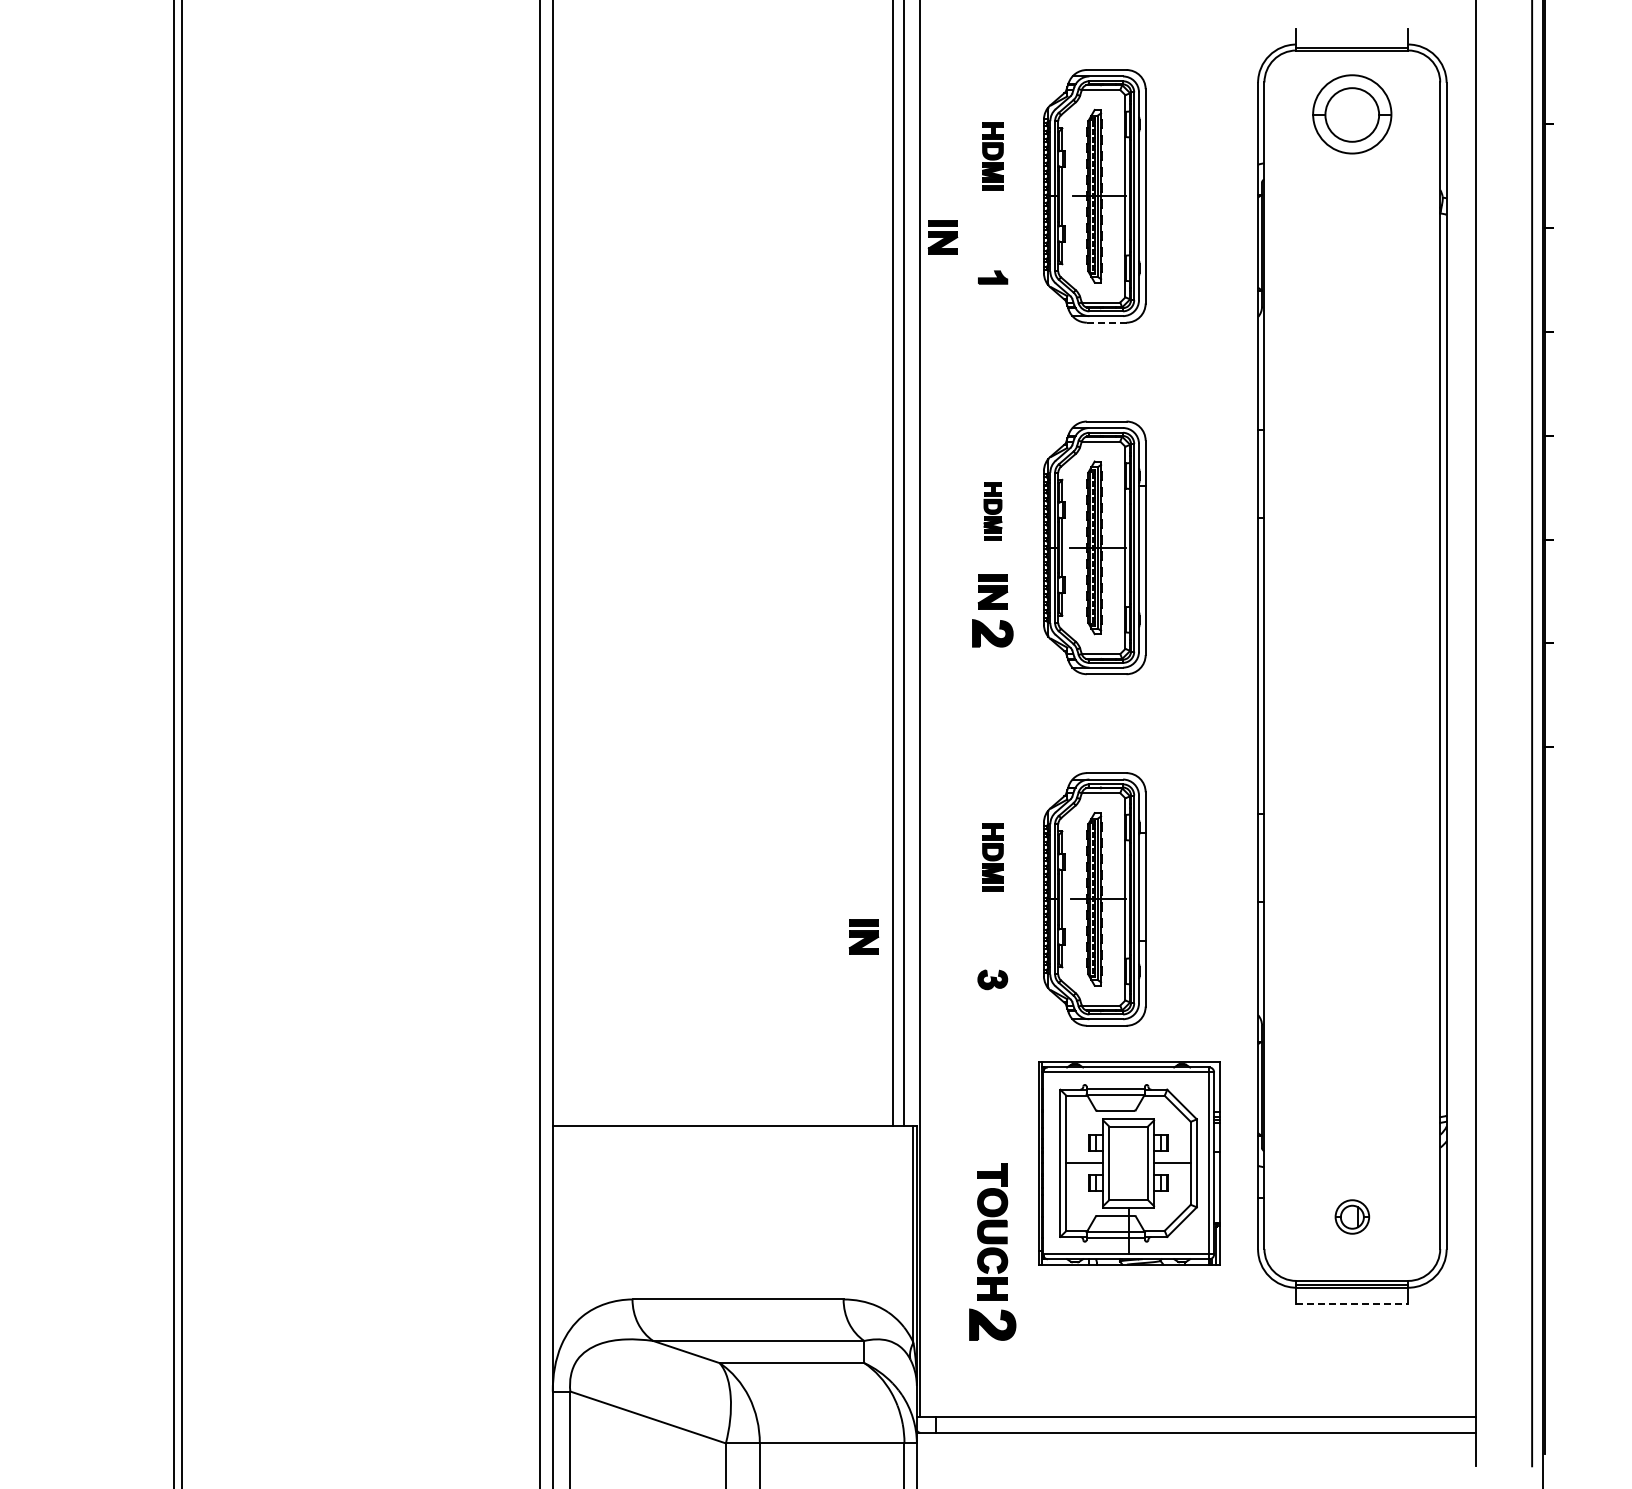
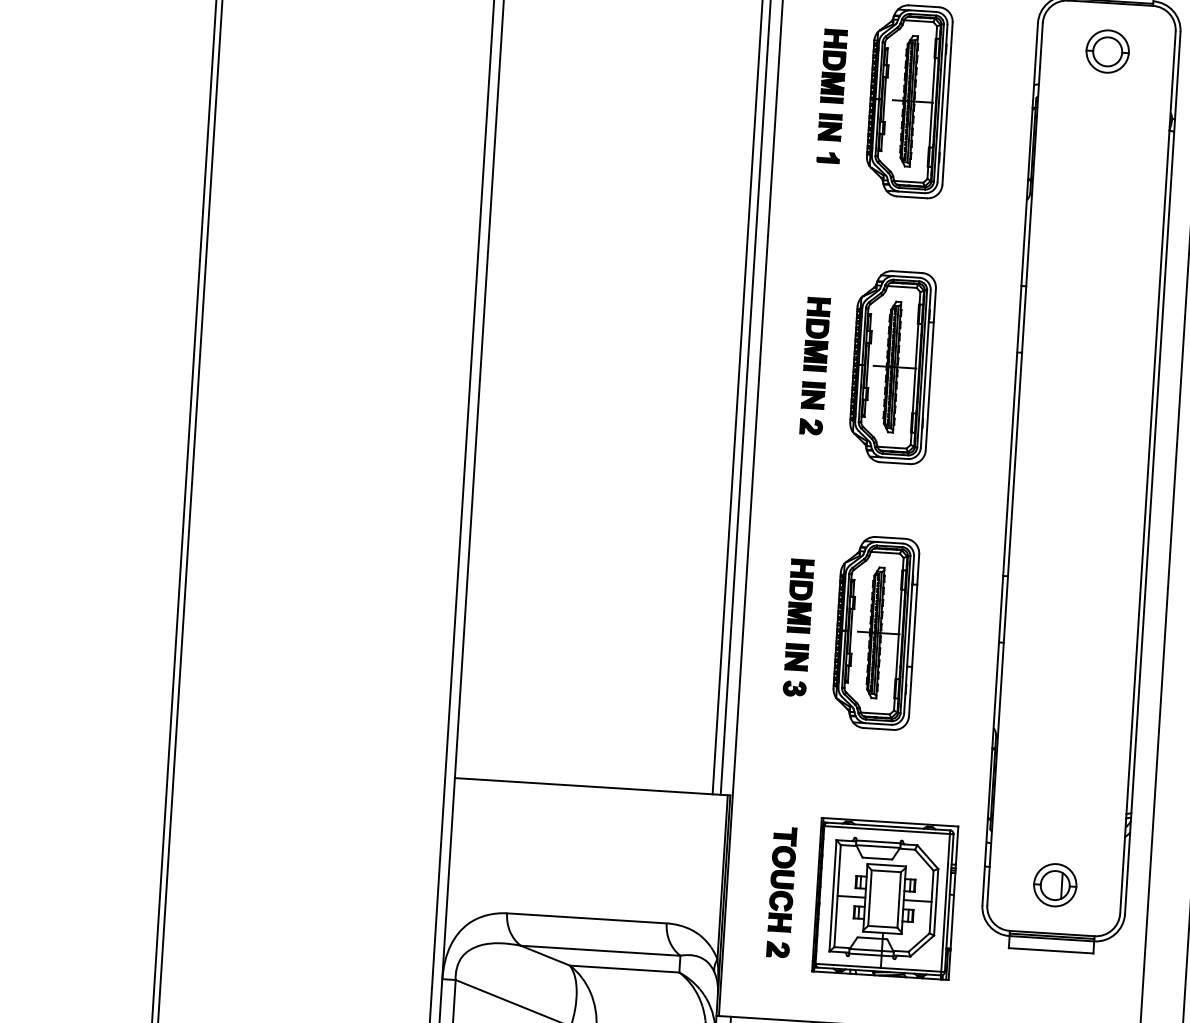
part: (1352, 114) -> (1107, 51), size x0.71
part: (992, 156) -> (833, 66), size x1.43
part: (942, 237) -> (829, 127), moved
line: (1106, 322) -> (911, 197), dashed -> solid
part: (992, 511) -> (816, 334), size x1.67
part: (993, 633) -> (811, 426), size x0.71
part: (992, 857) -> (800, 596), size x1.43
part: (863, 936) -> (796, 656), moved
part: (1129, 1163) -> (885, 899), moved
part: (1352, 1216) -> (1055, 884), size x1.67
line: (1352, 1303) -> (1051, 950), dashed -> solid
part: (992, 1324) -> (778, 949), size x0.62

